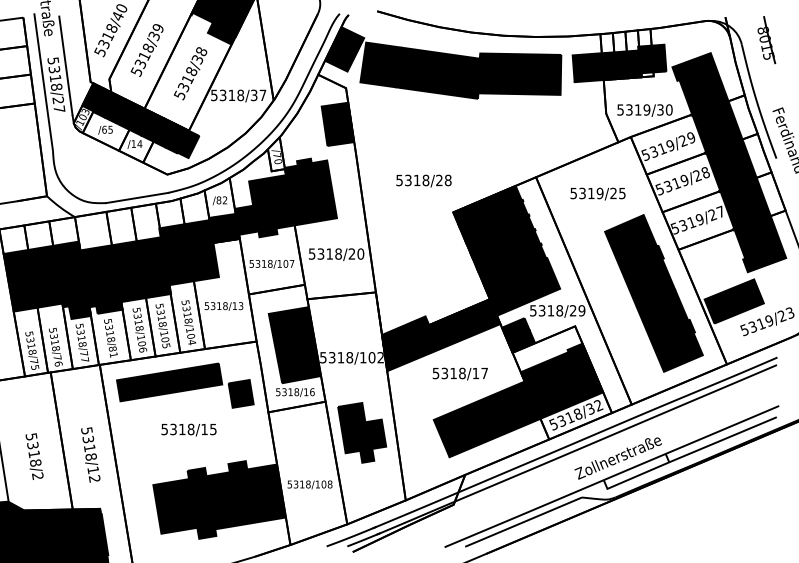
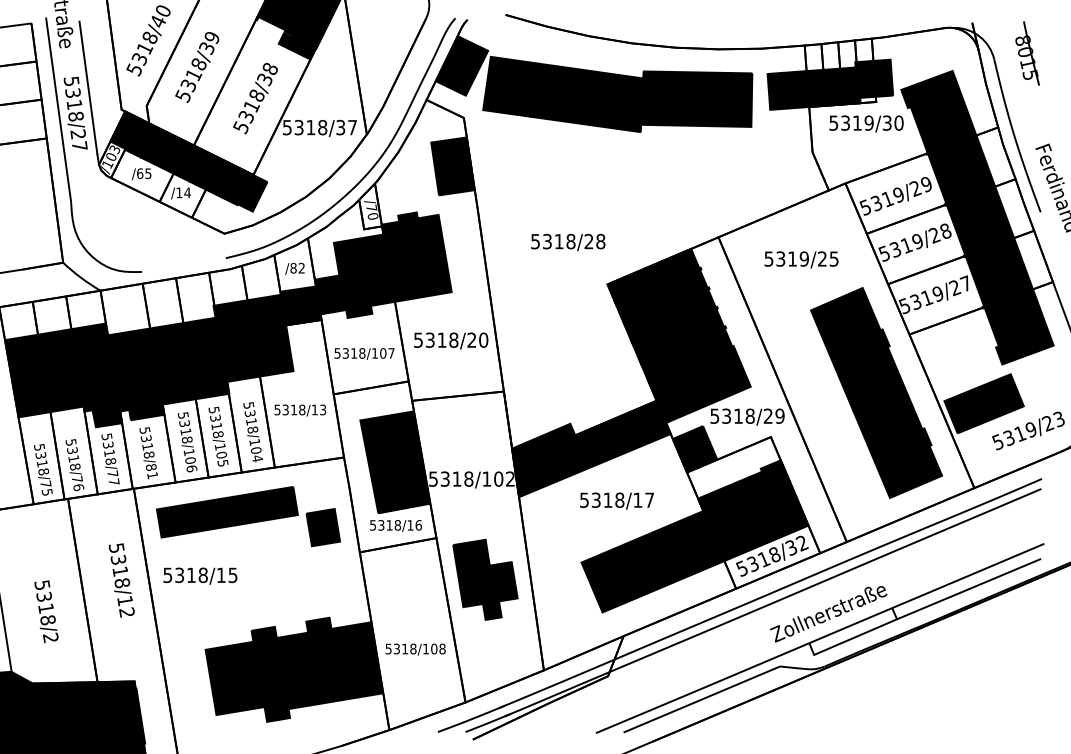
text: (644, 110) -> (866, 123), moved
line: (136, 197) -> (183, 264), removed
text: (189, 429) -> (200, 575), moved
text: (90, 454) -> (121, 580), moved

